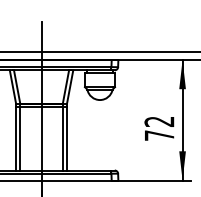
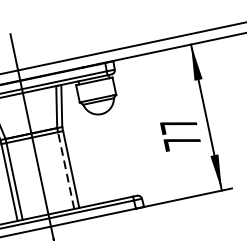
text: (159, 121) -> (178, 124), 72 -> 77
line: (62, 138) -> (65, 170), solid -> dashed

